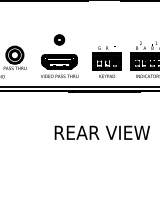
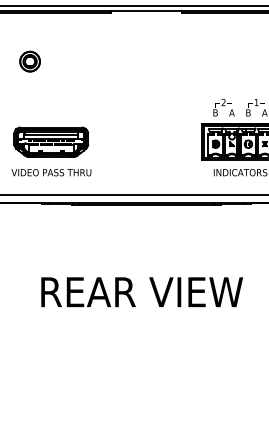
part: (59, 39) -> (30, 60), moved
part: (106, 61) -> (150, 141), removed

